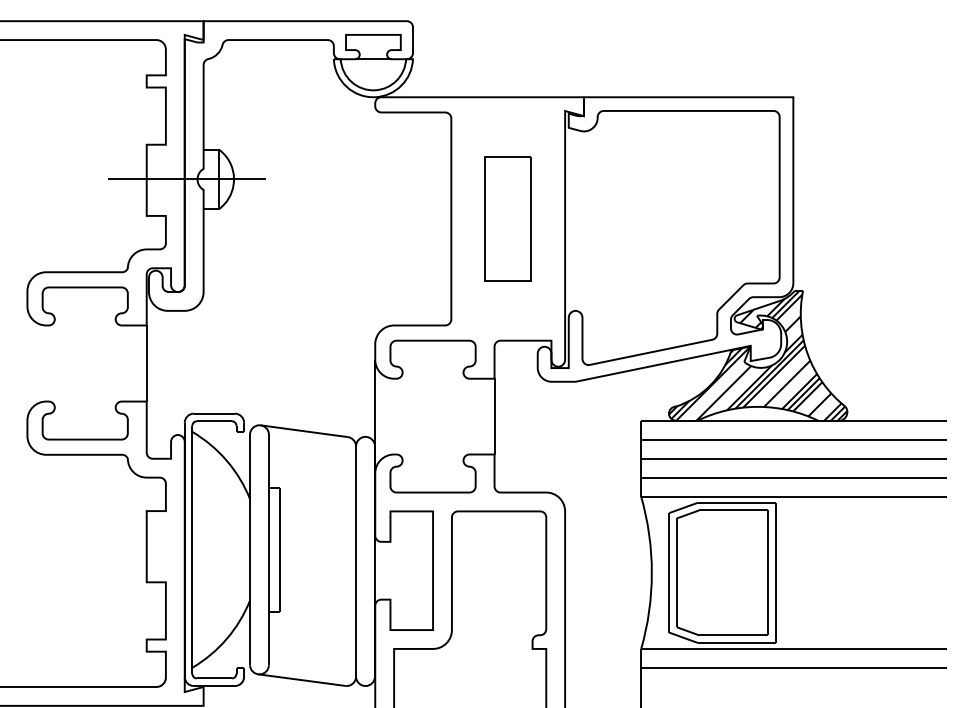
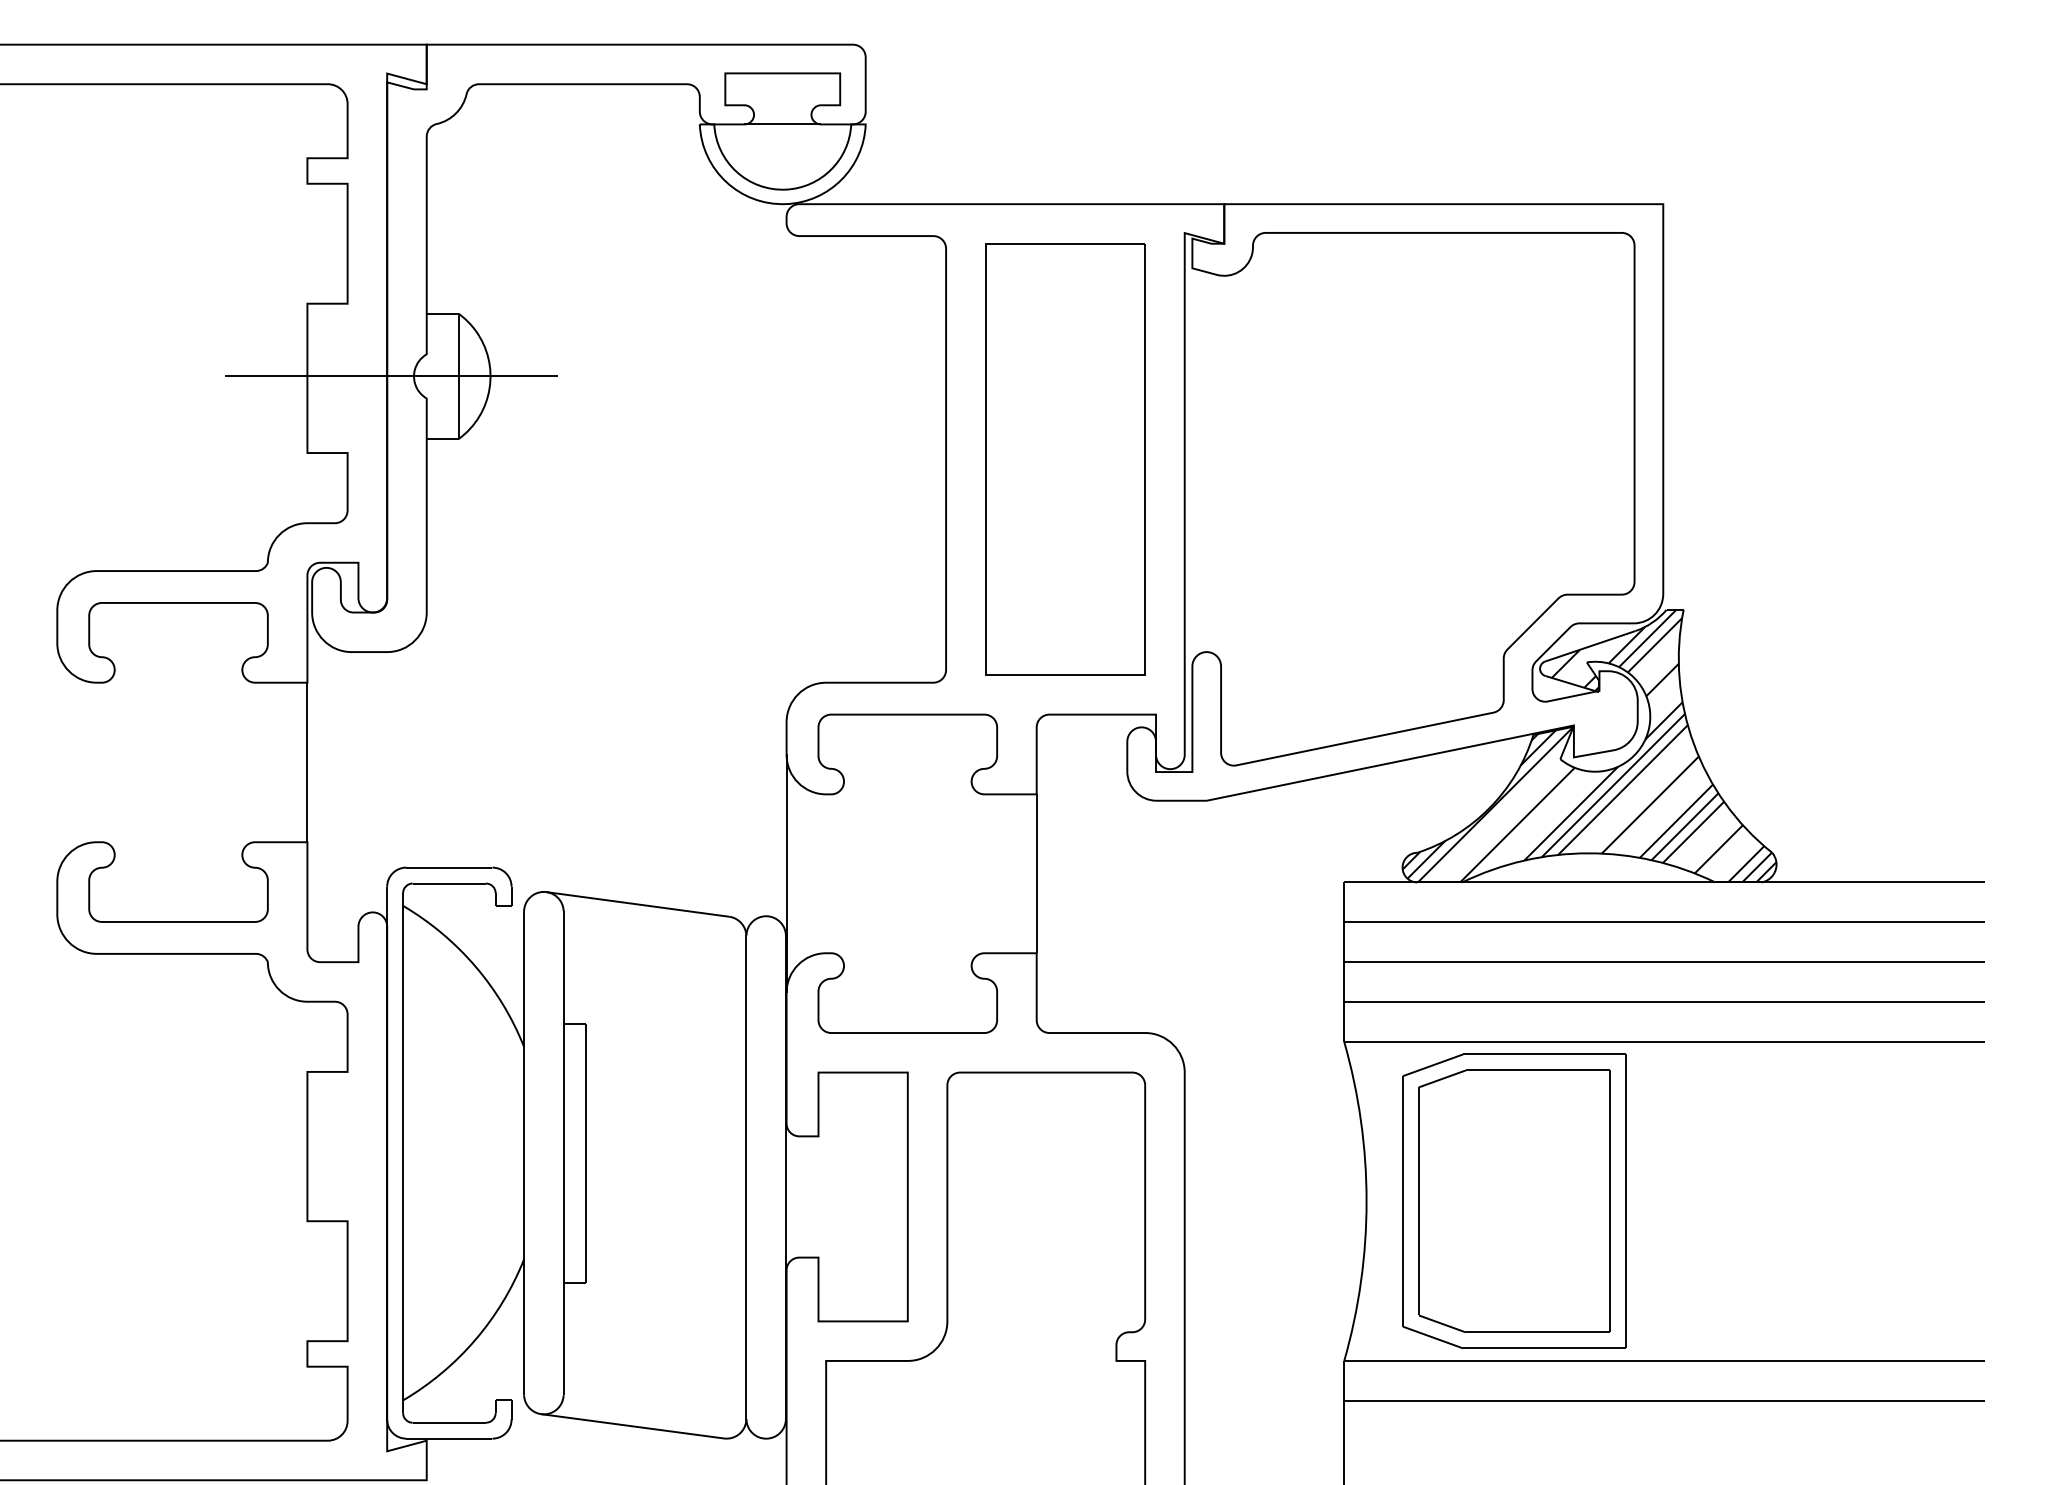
part: (507, 218) -> (1063, 458), size x1.67

